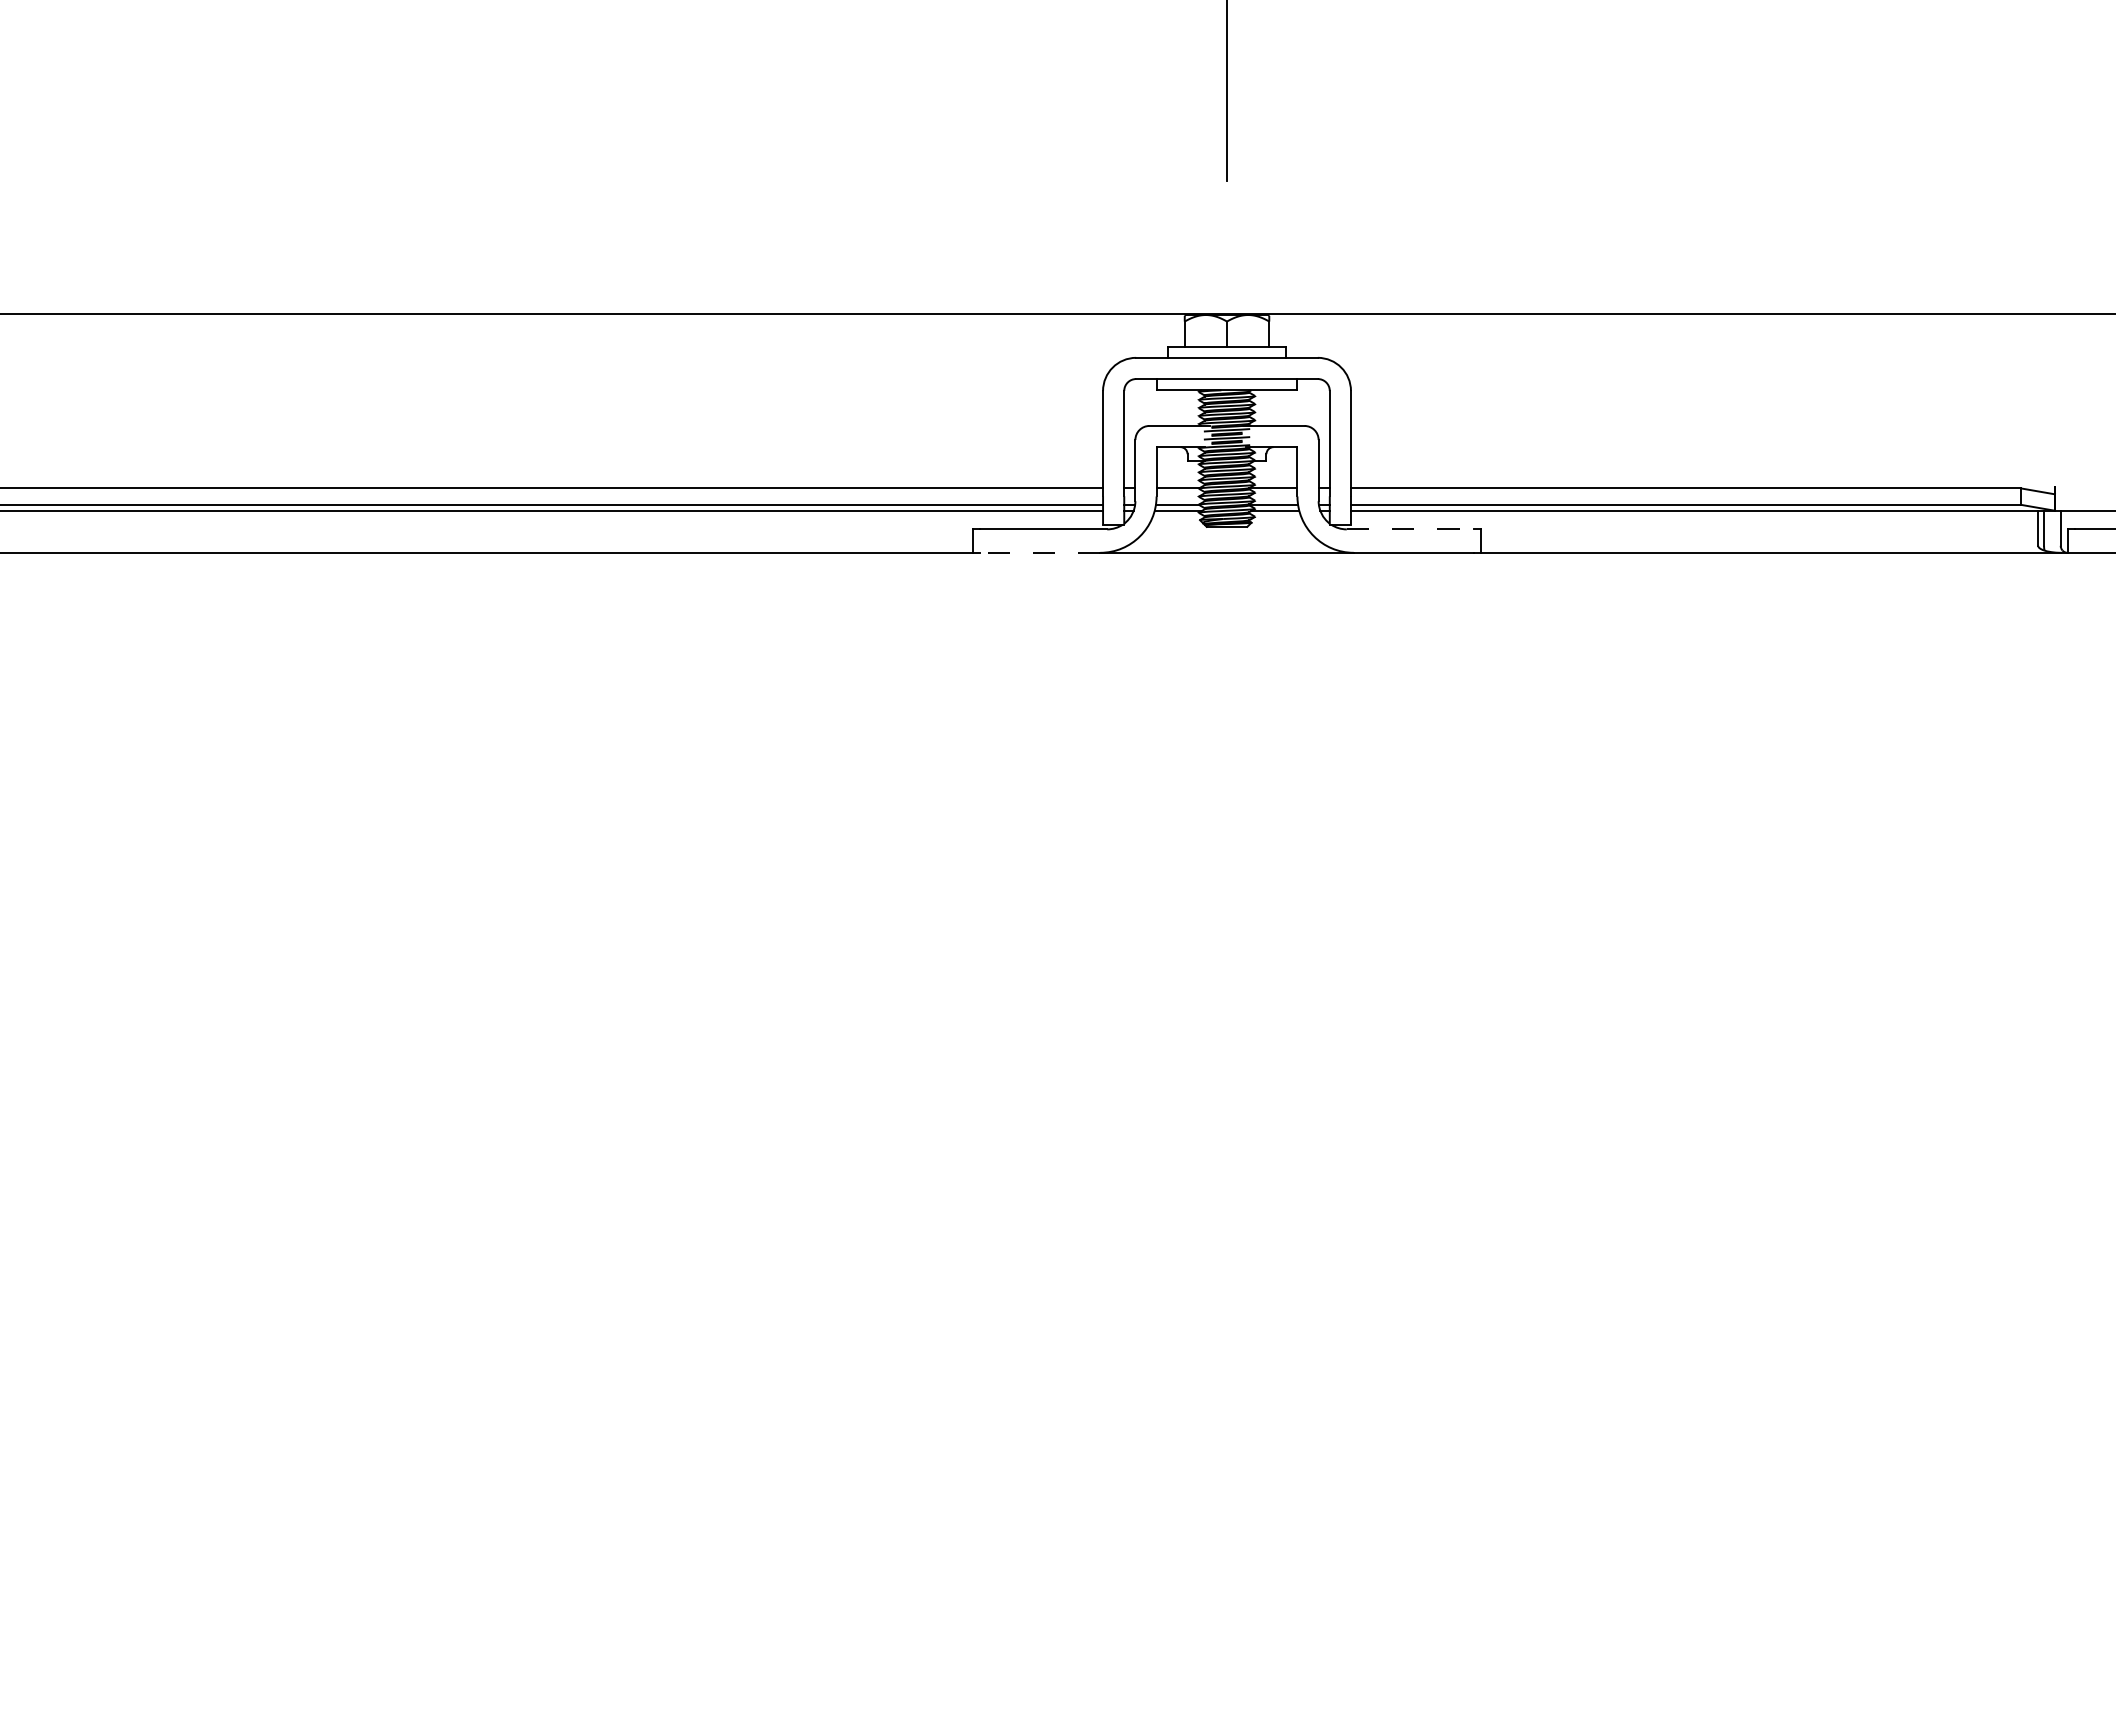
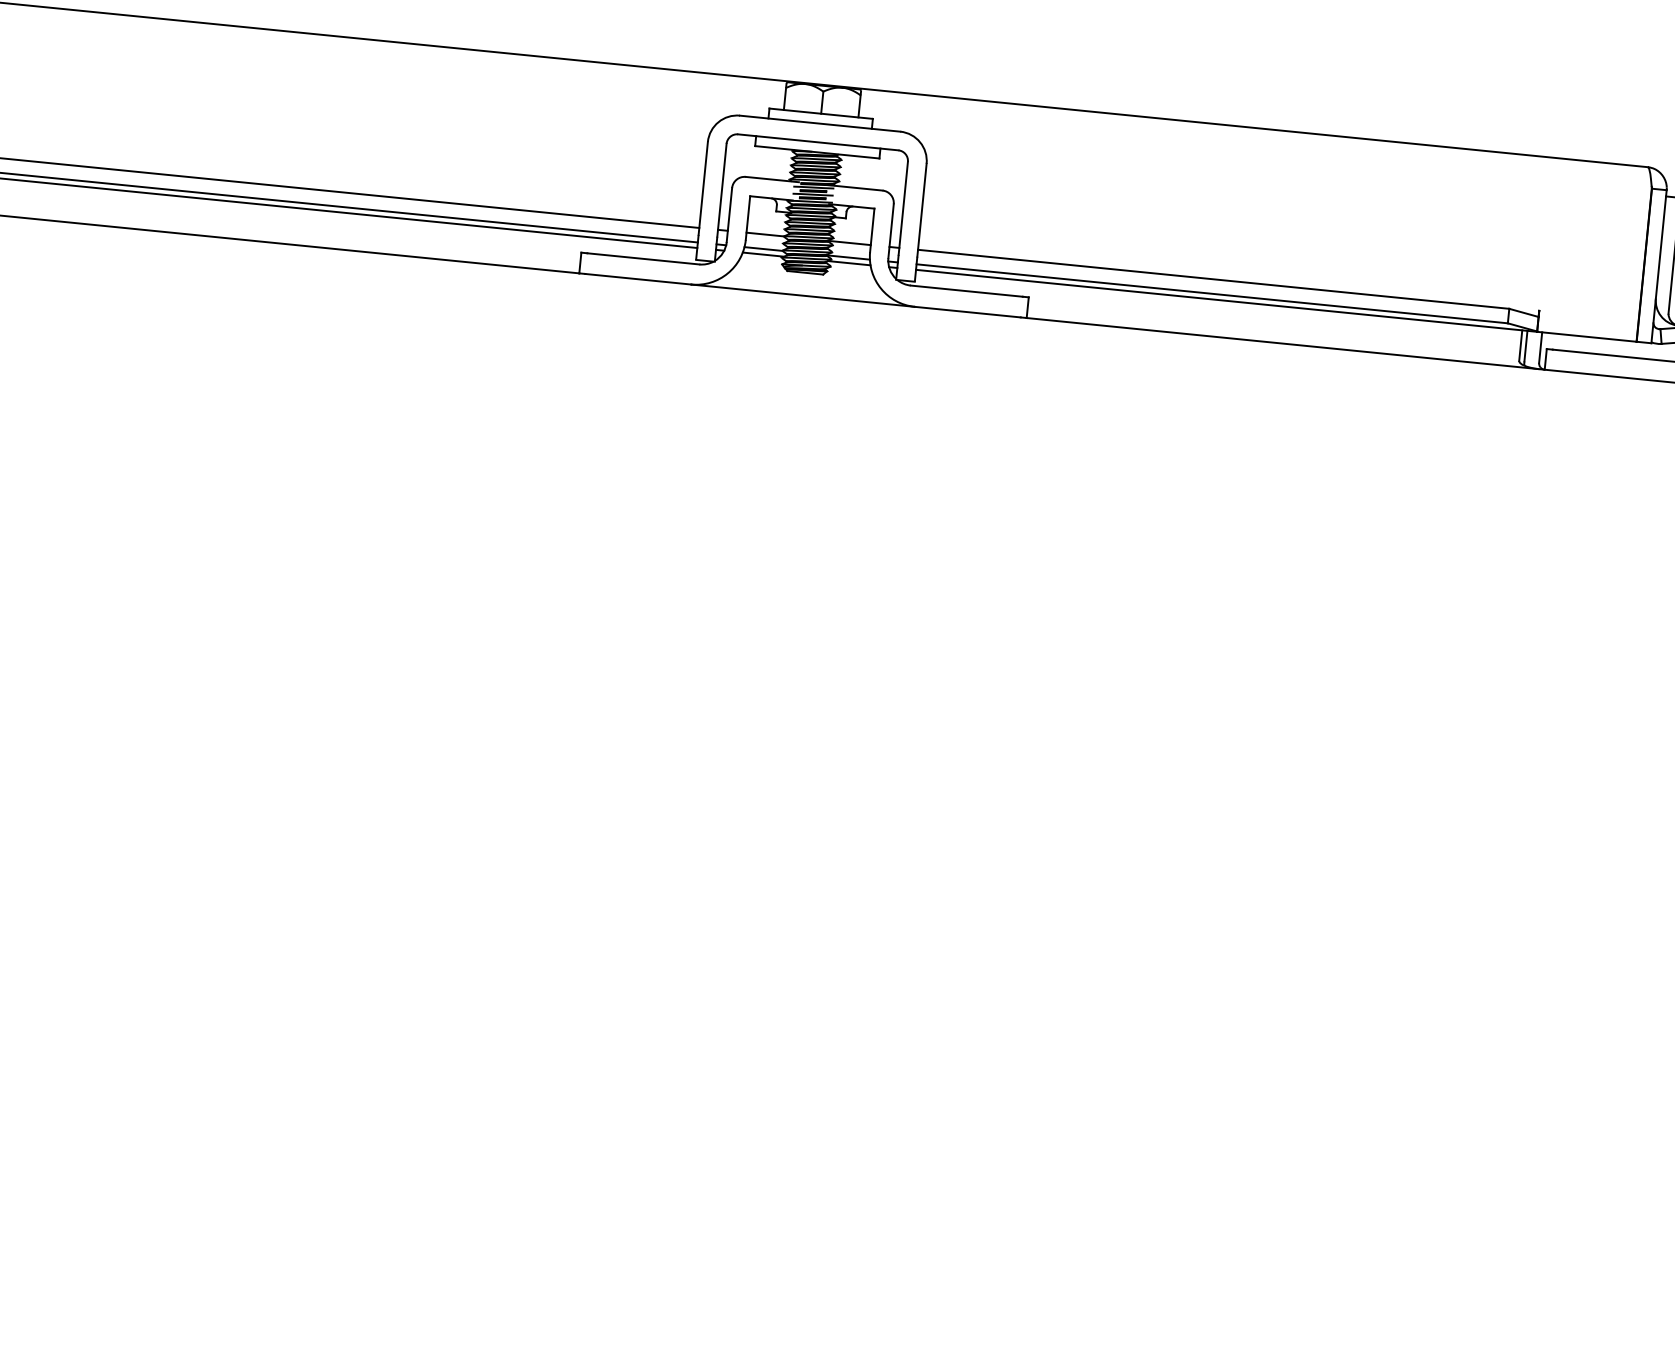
line: (1410, 529) -> (966, 291), dashed -> solid
line: (1039, 552) -> (637, 278), dashed -> solid

